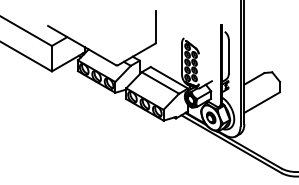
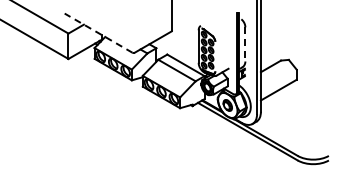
line: (81, 44) -> (98, 32), solid -> dashed
line: (228, 56) -> (245, 44), solid -> dashed

